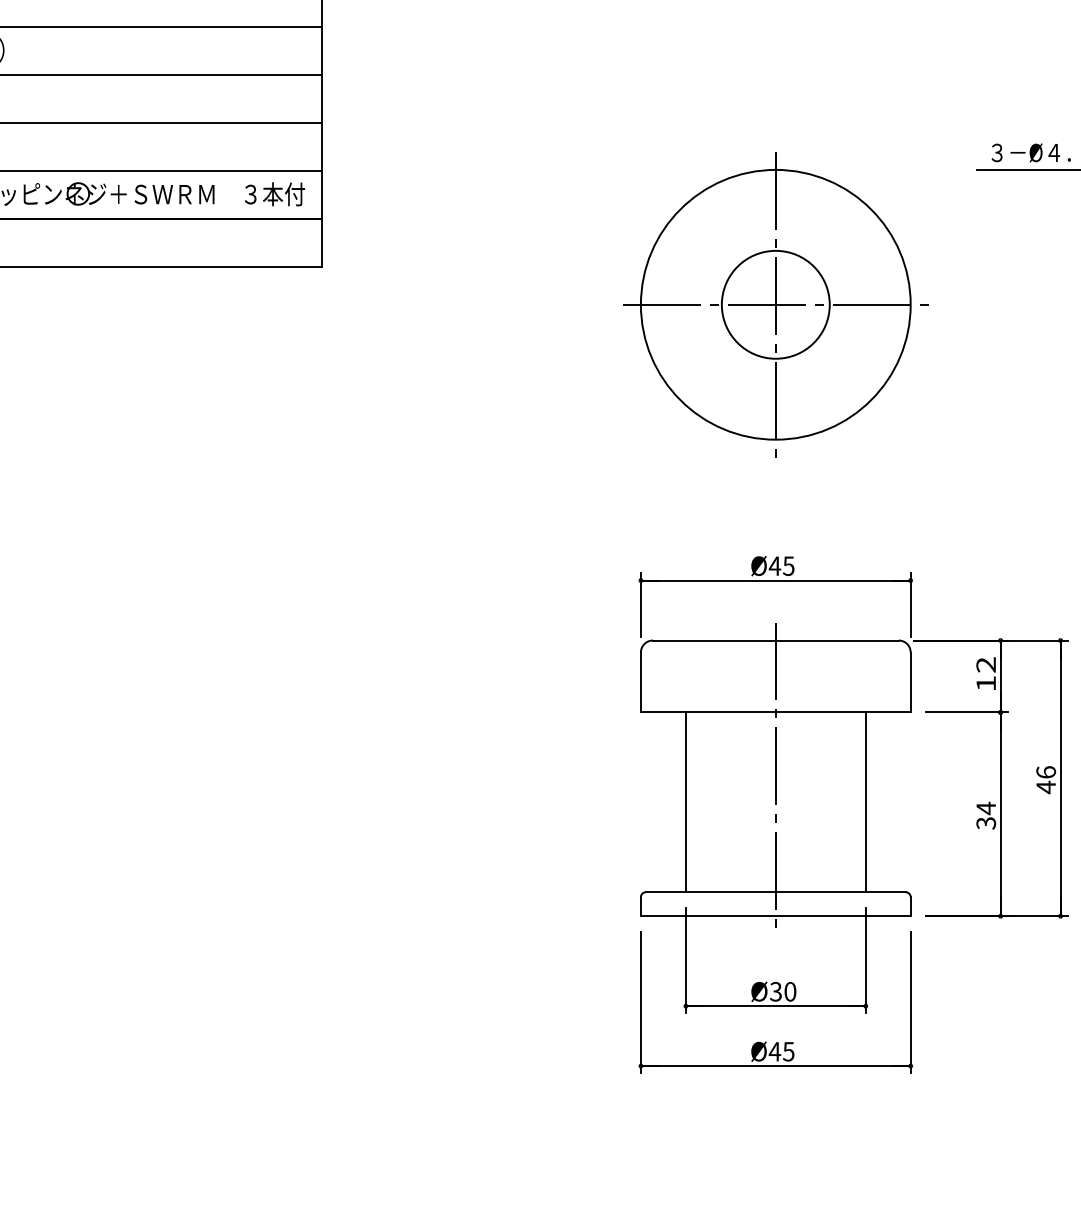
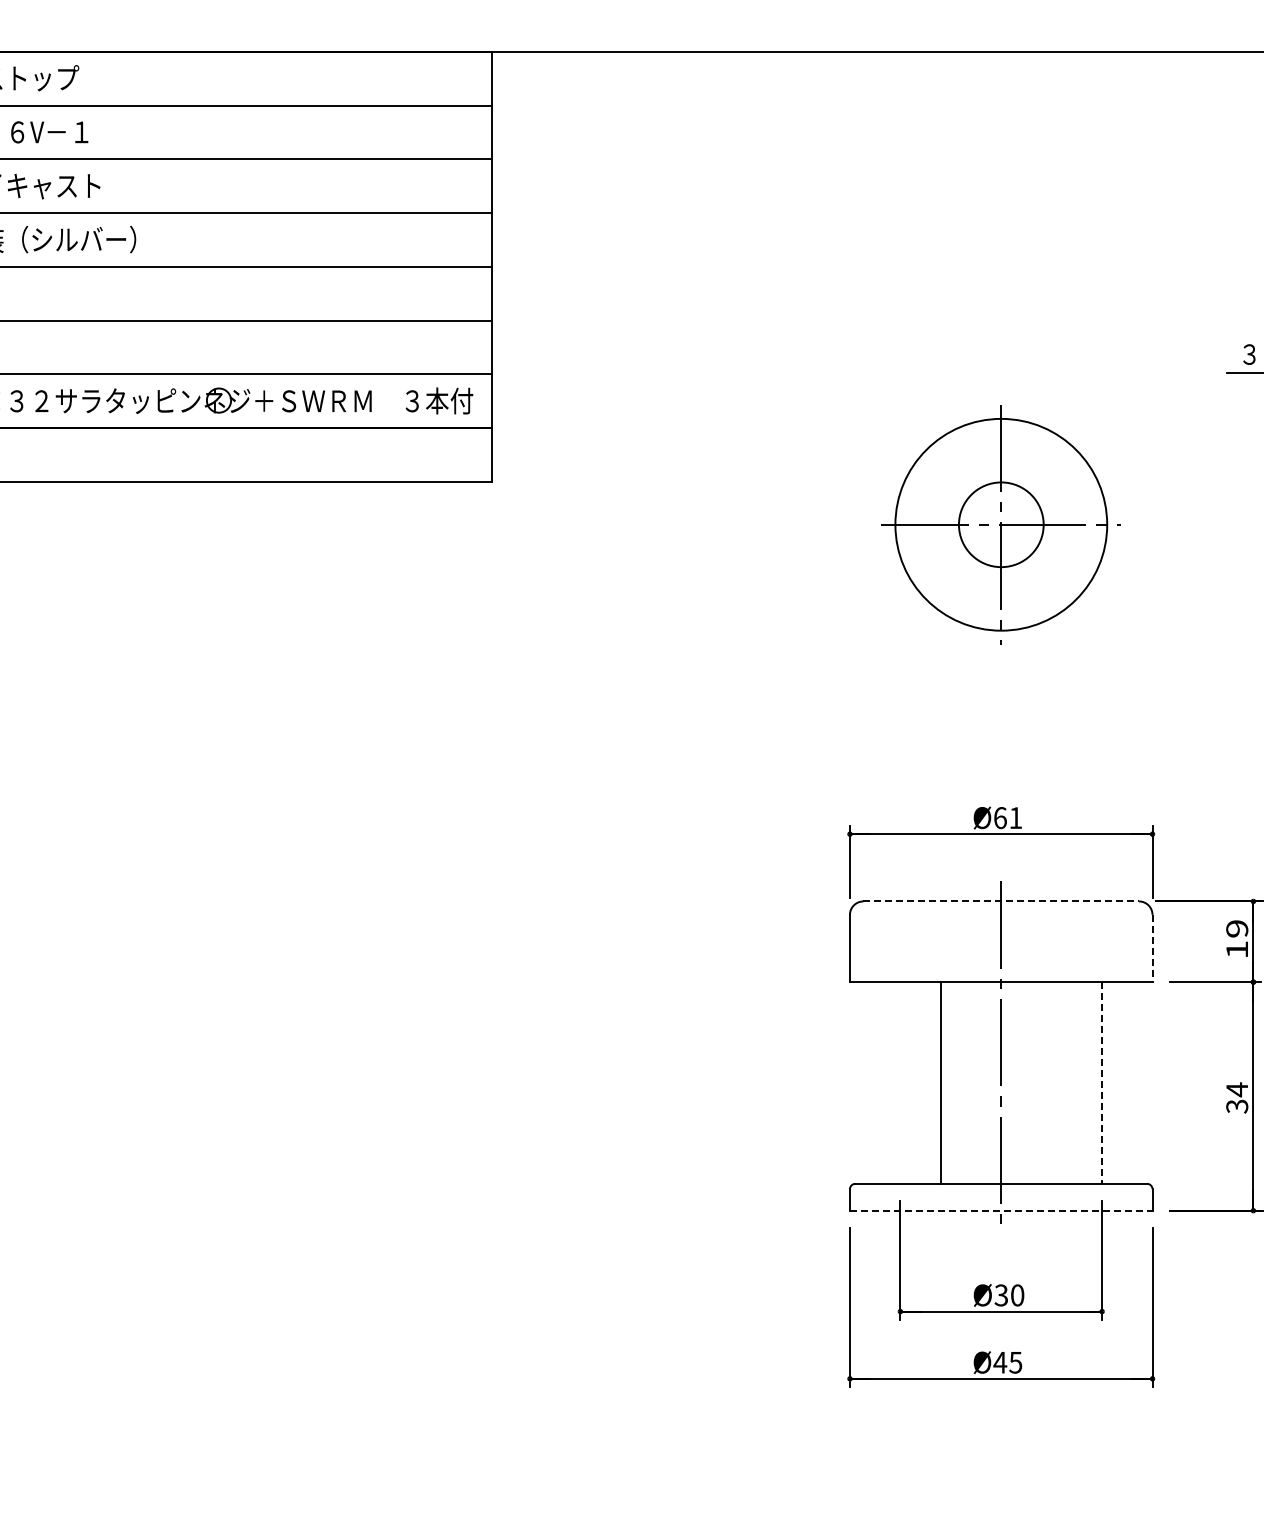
part: (776, 304) -> (1001, 524), size x0.7
text: (781, 566) -> (1007, 818), Ø45 -> Ø61
line: (776, 640) -> (1001, 901), solid -> dashed
text: (986, 664) -> (1237, 928), 12 -> 19
line: (910, 682) -> (1152, 948), solid -> dashed
line: (685, 801) -> (941, 1082), moved
line: (866, 801) -> (1102, 1082), solid -> dashed
line: (776, 916) -> (1001, 1210), solid -> dashed

